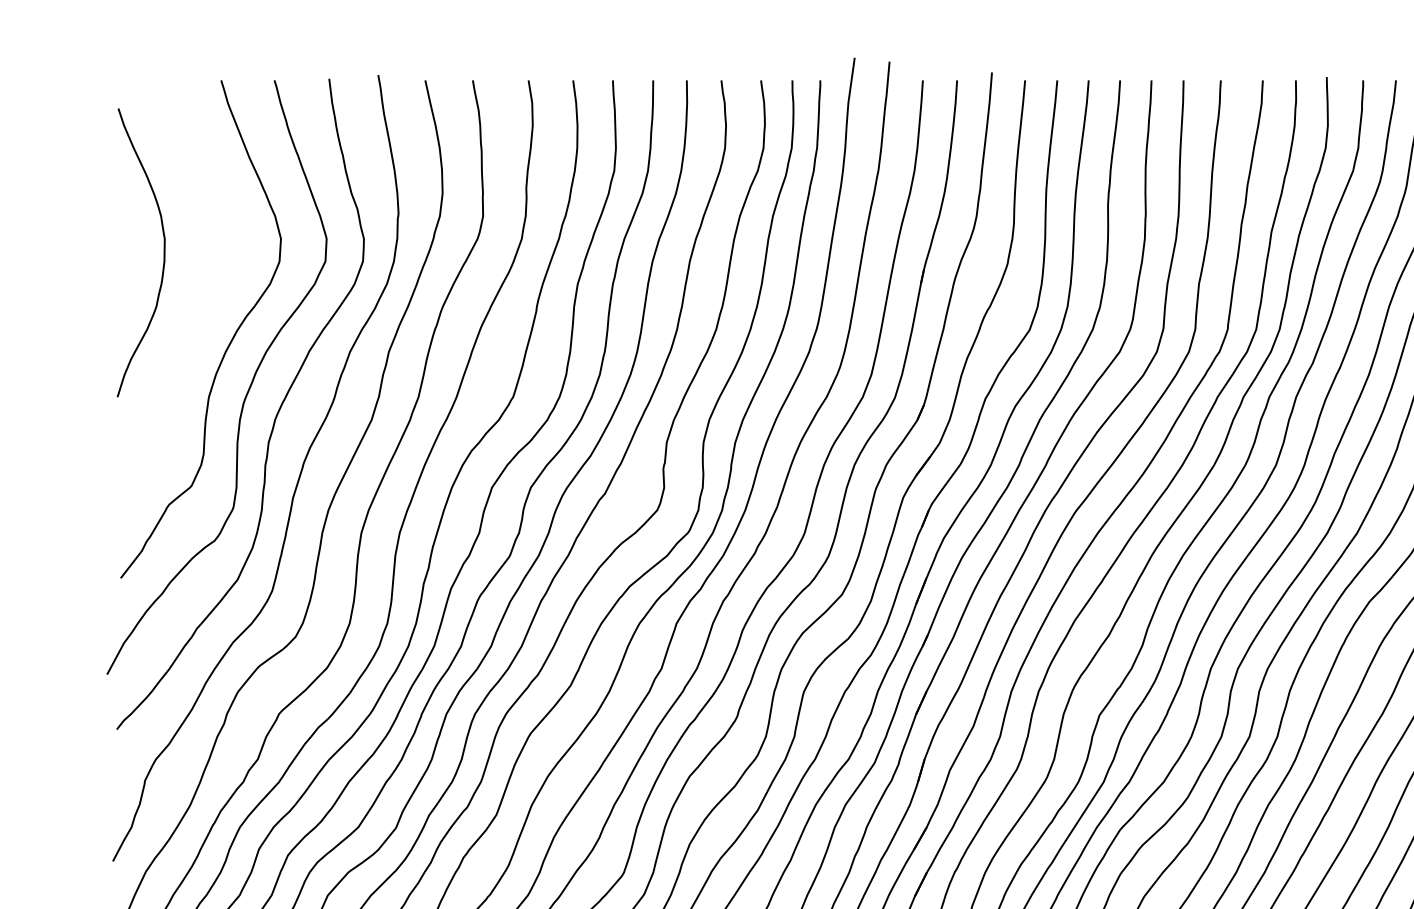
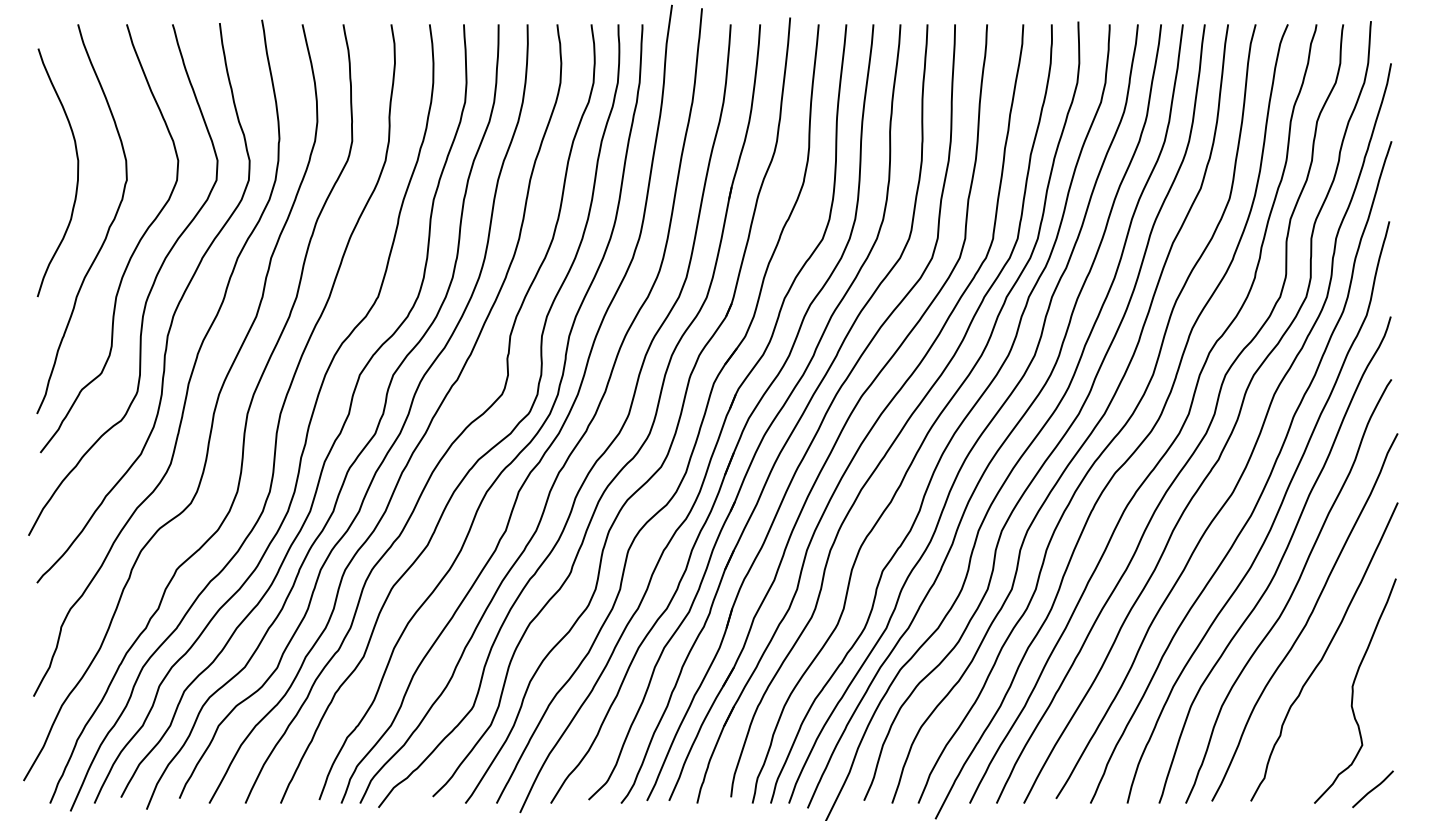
curve: (198, 318) -> (107, 229), added

